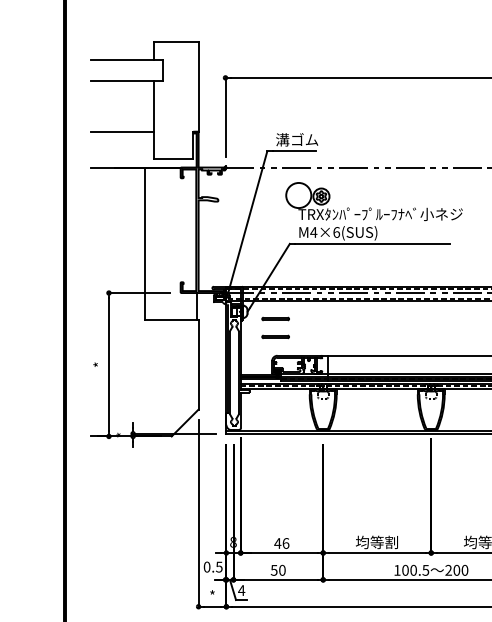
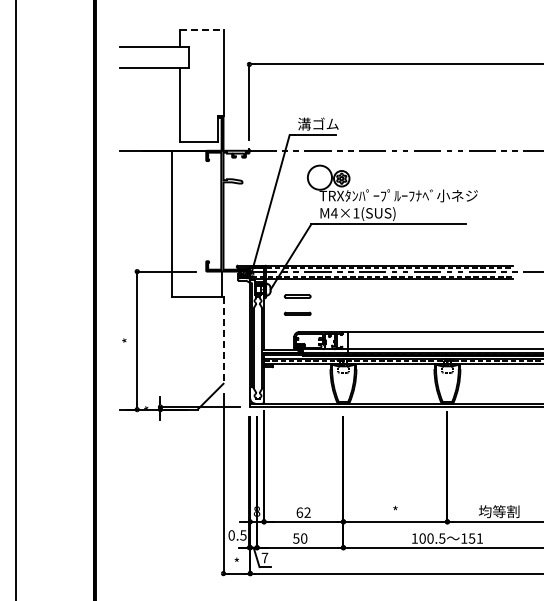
line: (175, 41) -> (201, 29), solid -> dashed
line: (121, 131) -> (149, 116), removed
text: (336, 232) -> (356, 213), M4×6(SUS) -> M4×1(SUS)
line: (198, 365) -> (223, 341), solid -> dashed
text: (377, 542) -> (395, 511), 均等割 -> *
text: (281, 543) -> (303, 512), 46 -> 62
text: (457, 570) -> (472, 538), 200 -> 151
text: (241, 590) -> (264, 557), 4 -> 7

